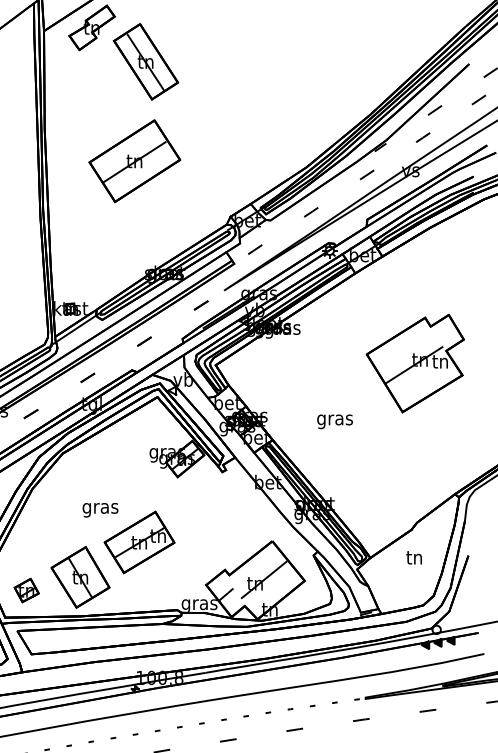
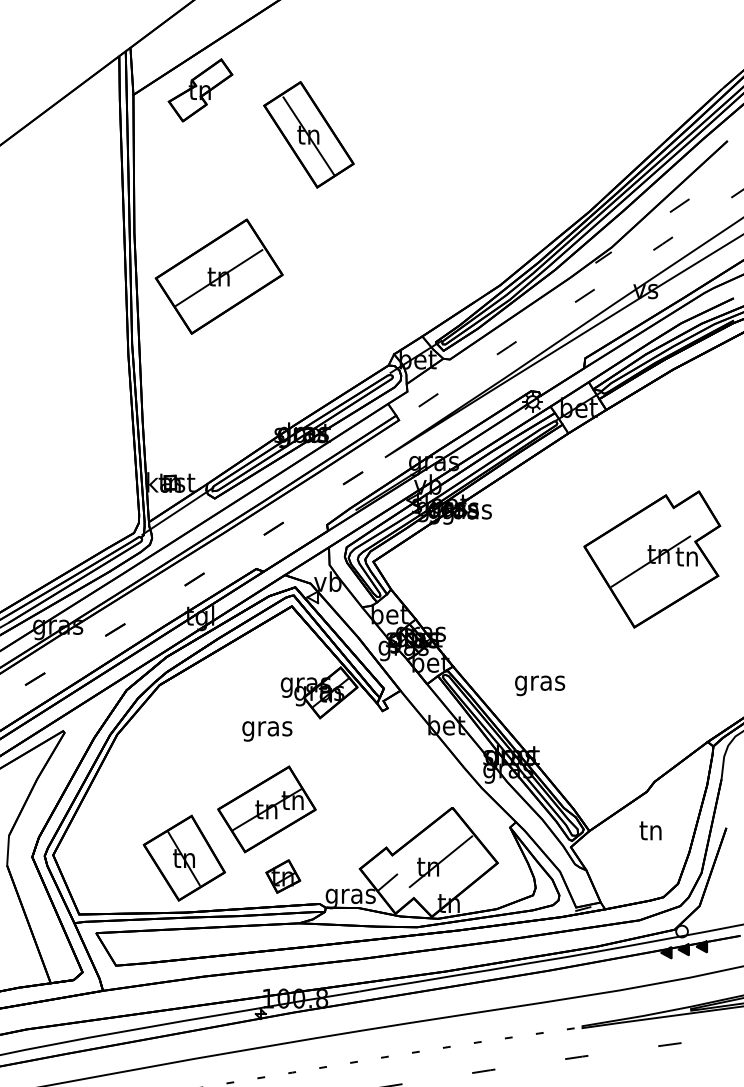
part: (145, 61) -> (308, 134), moved
part: (134, 161) -> (218, 276), moved
text: (335, 421) -> (540, 685), moved
text: (100, 510) -> (267, 731), moved
part: (26, 590) -> (283, 876), moved

